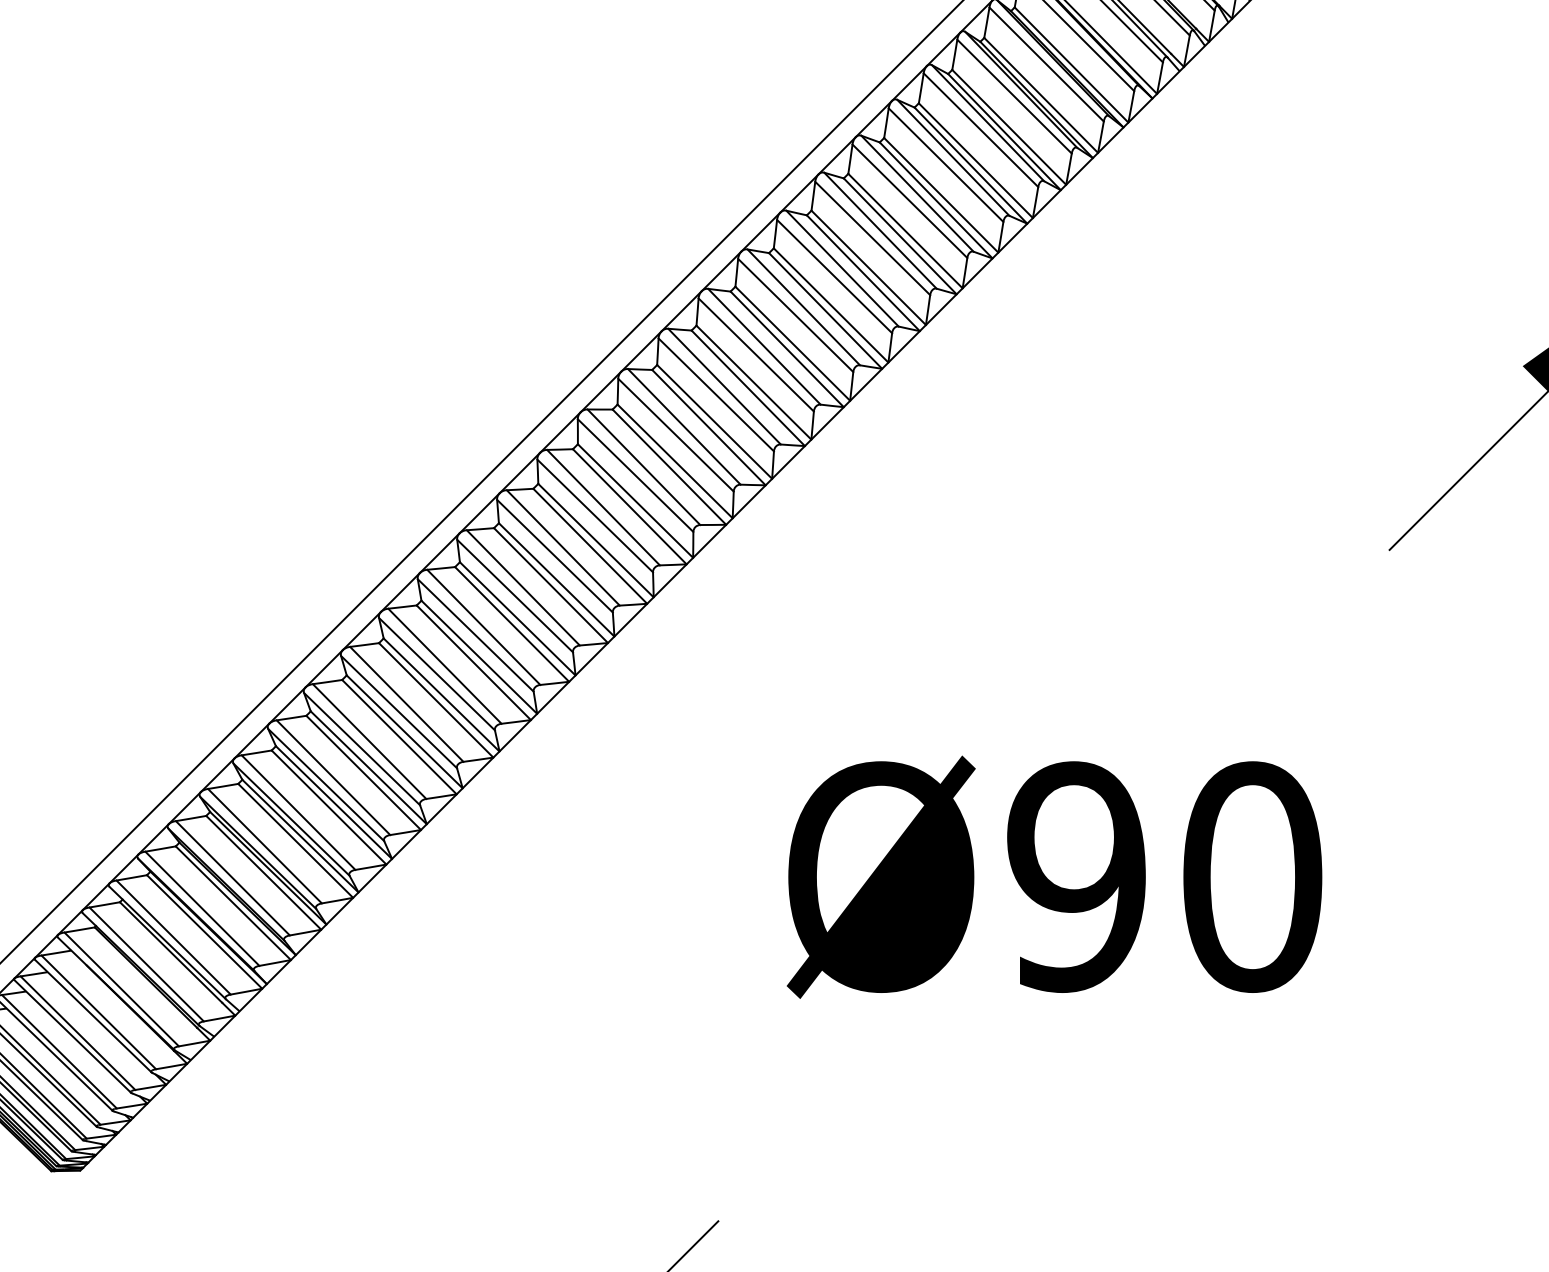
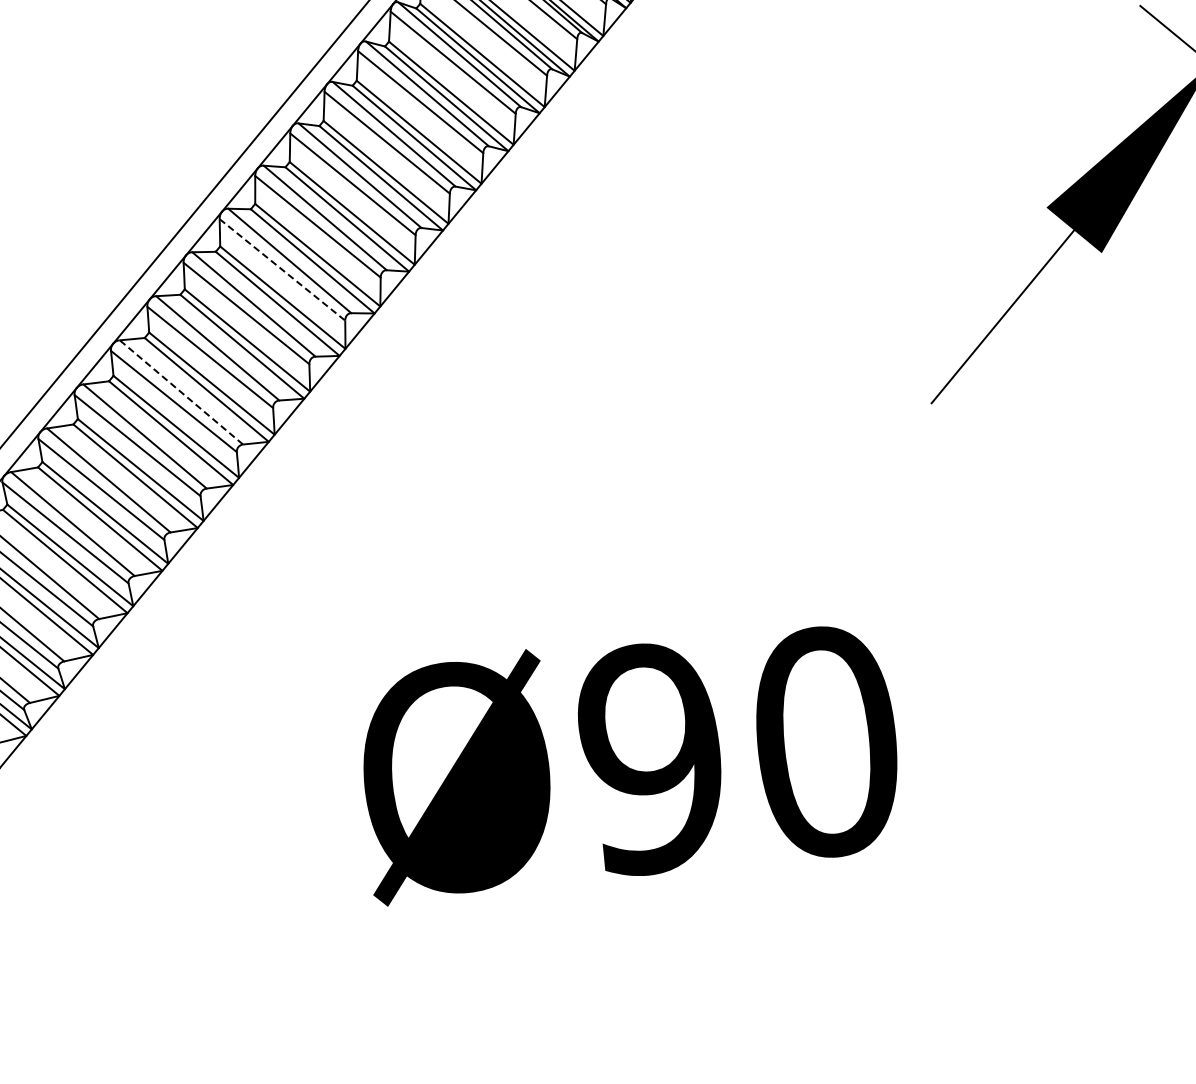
line: (756, 354) -> (282, 269), solid -> dashed
line: (643, 467) -> (181, 392), solid -> dashed

